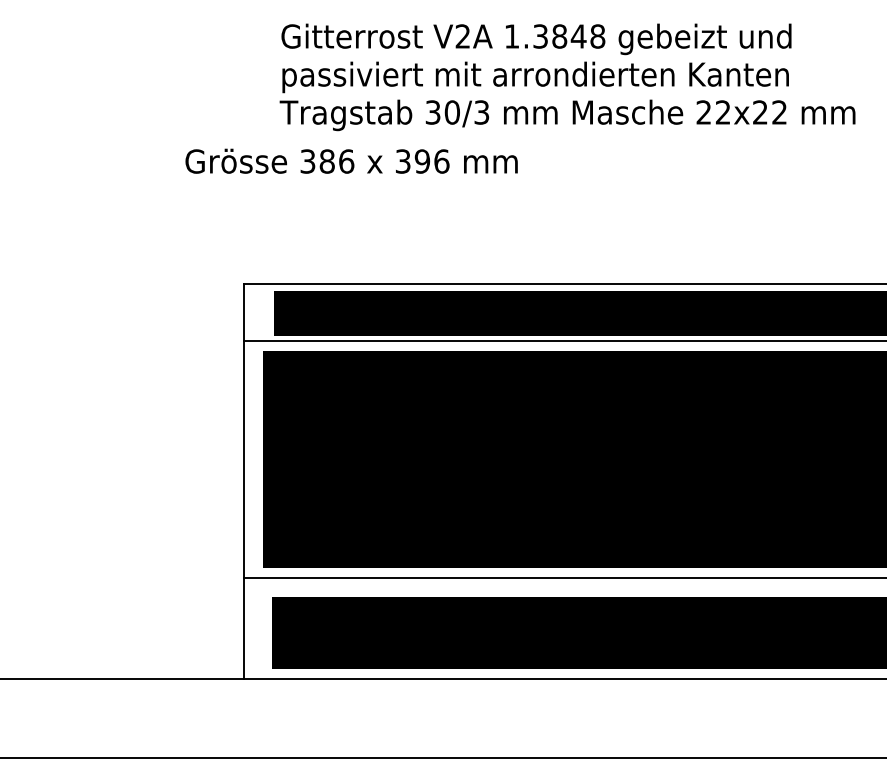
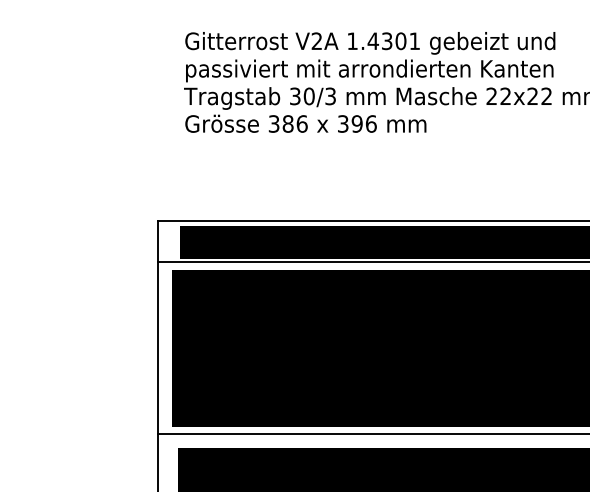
text: (568, 36) -> (393, 41), 1.3848 -> 1.4301
text: (351, 160) -> (305, 123), moved

